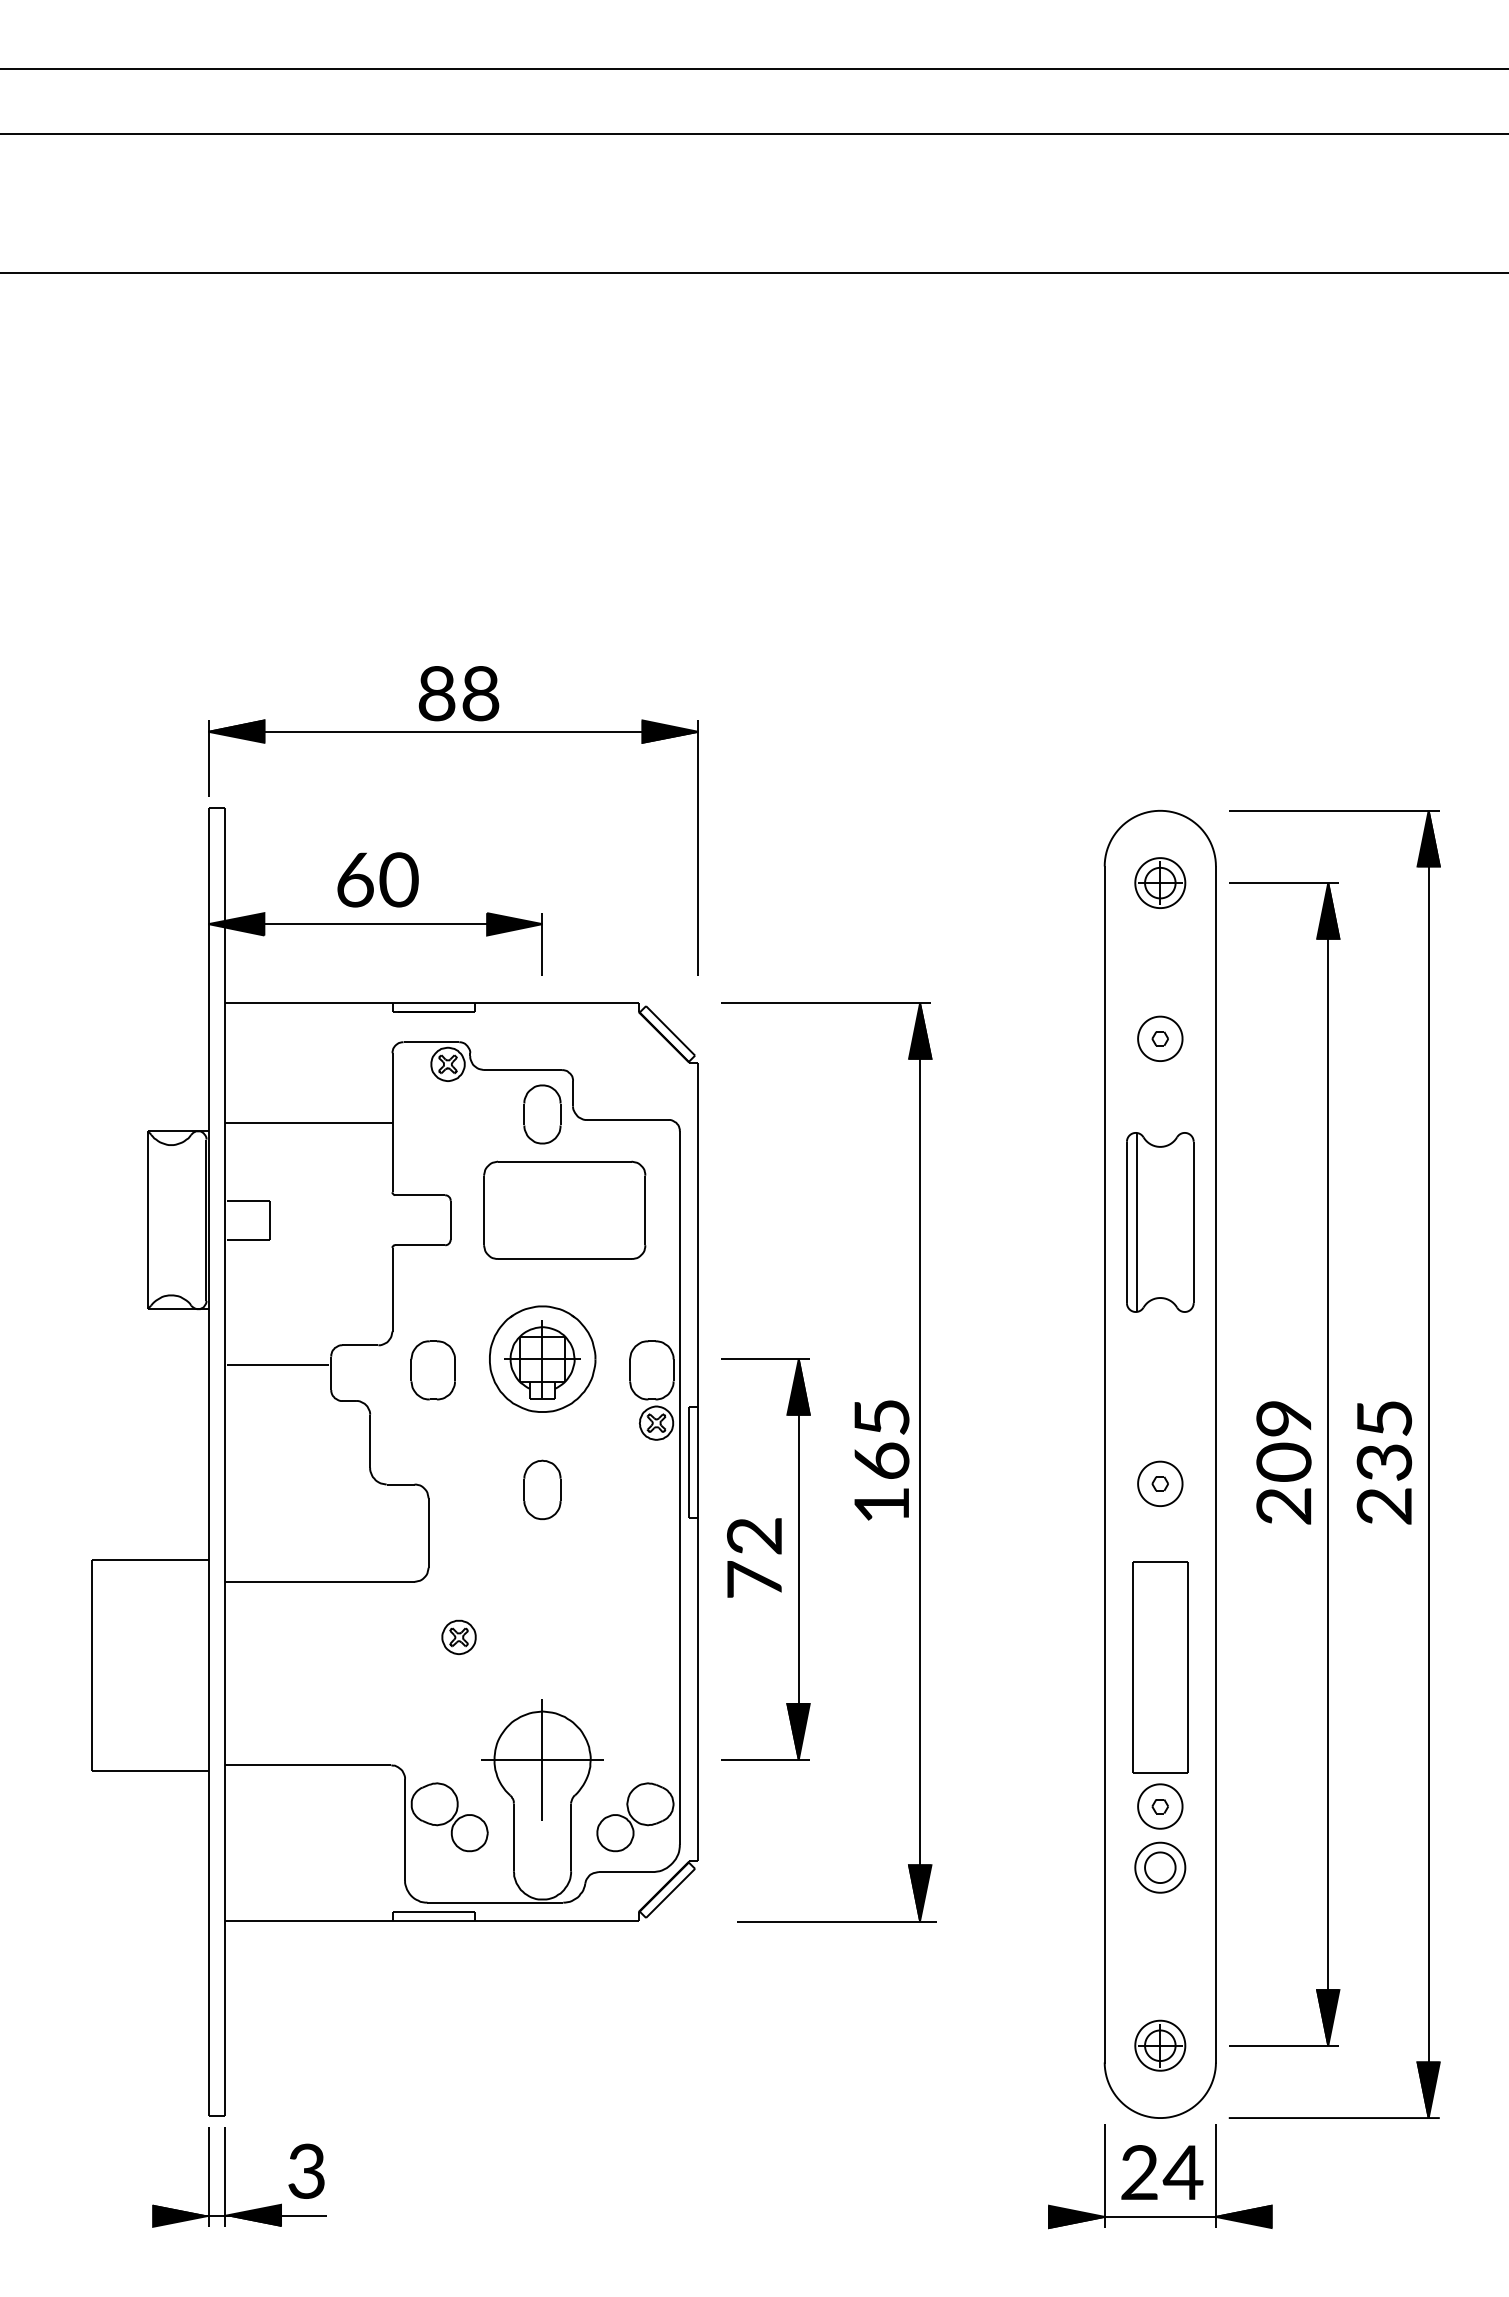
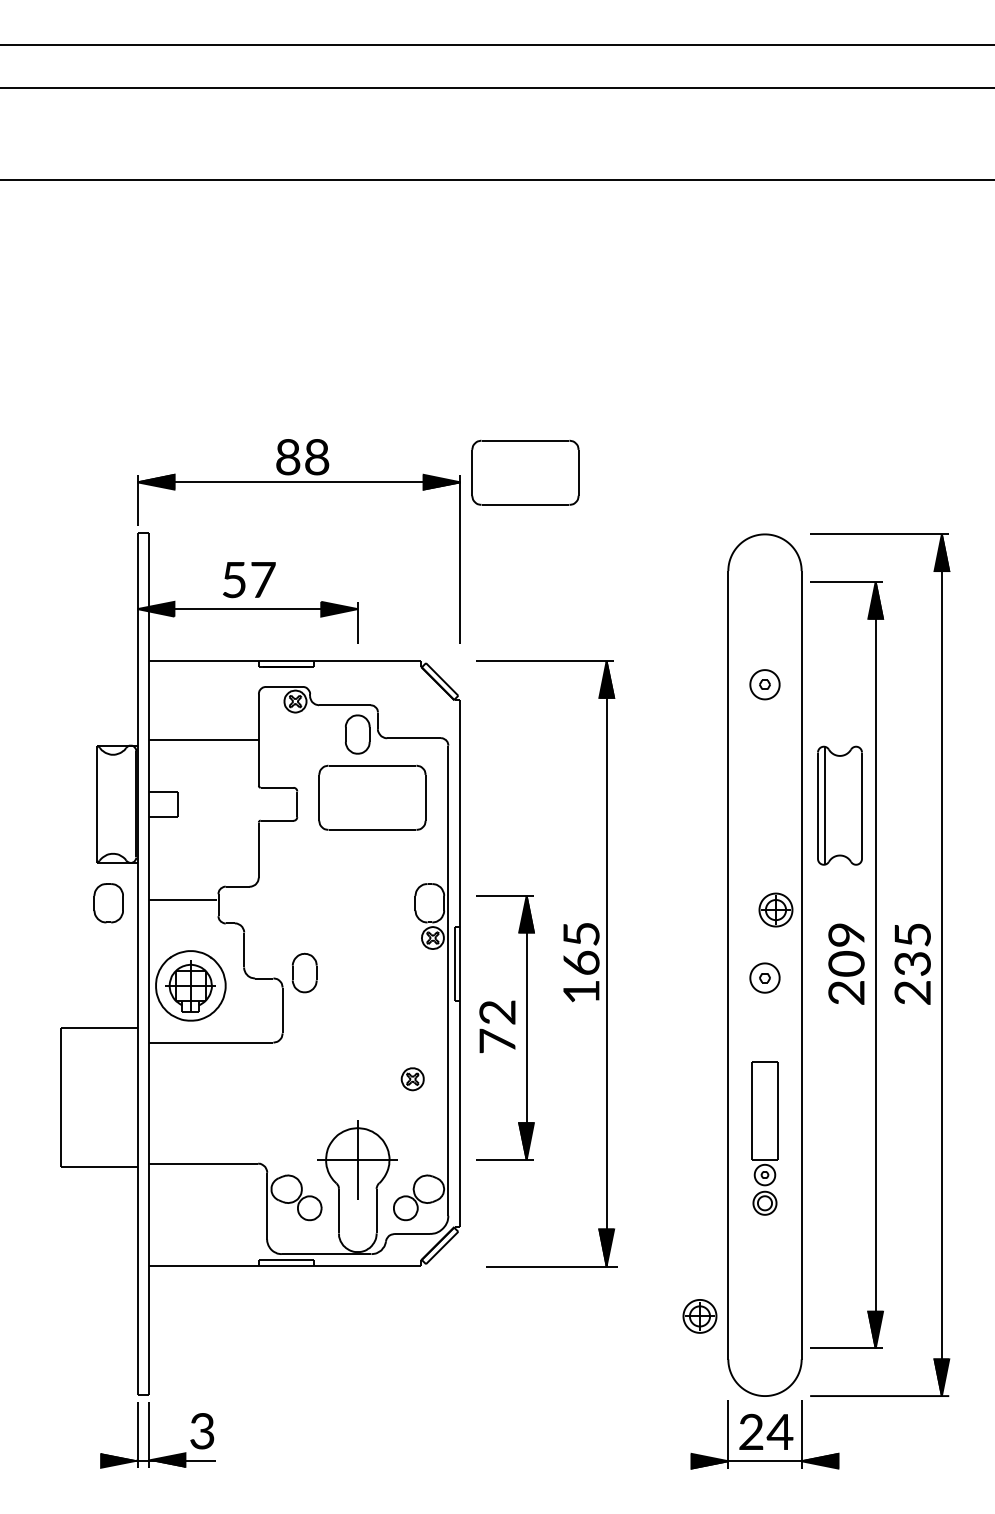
part: (796, 716) -> (525, 472), added
text: (378, 879) -> (249, 579), 60 -> 57
part: (1159, 882) -> (775, 909), moved
part: (1159, 1222) -> (839, 805), moved
part: (542, 1358) -> (190, 985), moved
part: (432, 1370) -> (108, 903), moved
part: (542, 1489) -> (304, 972), moved
part: (458, 1637) -> (412, 1079), moved
part: (1159, 1727) -> (764, 1138), size x0.7
part: (1159, 2045) -> (699, 1316), moved

